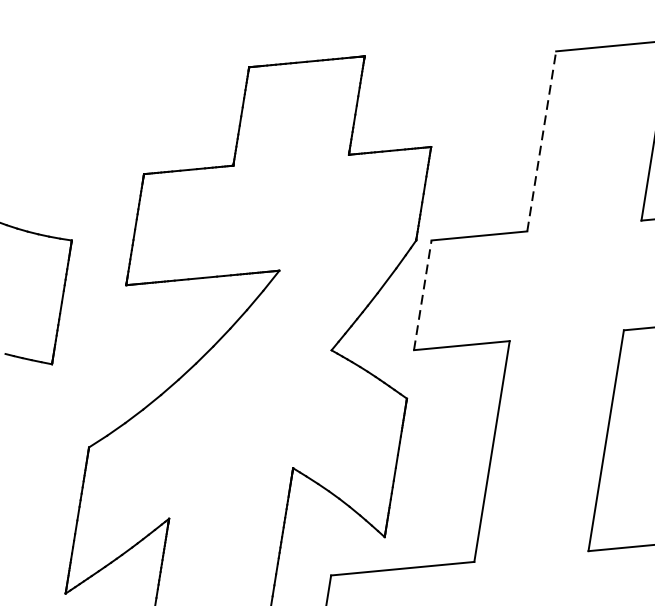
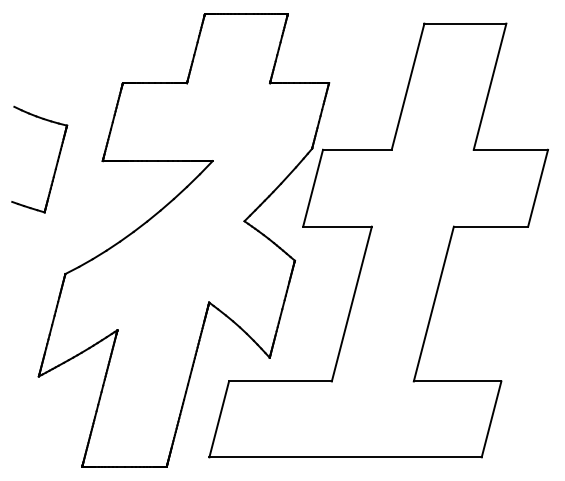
line: (542, 141) -> (408, 86), dashed -> solid
line: (423, 295) -> (313, 188), dashed -> solid

